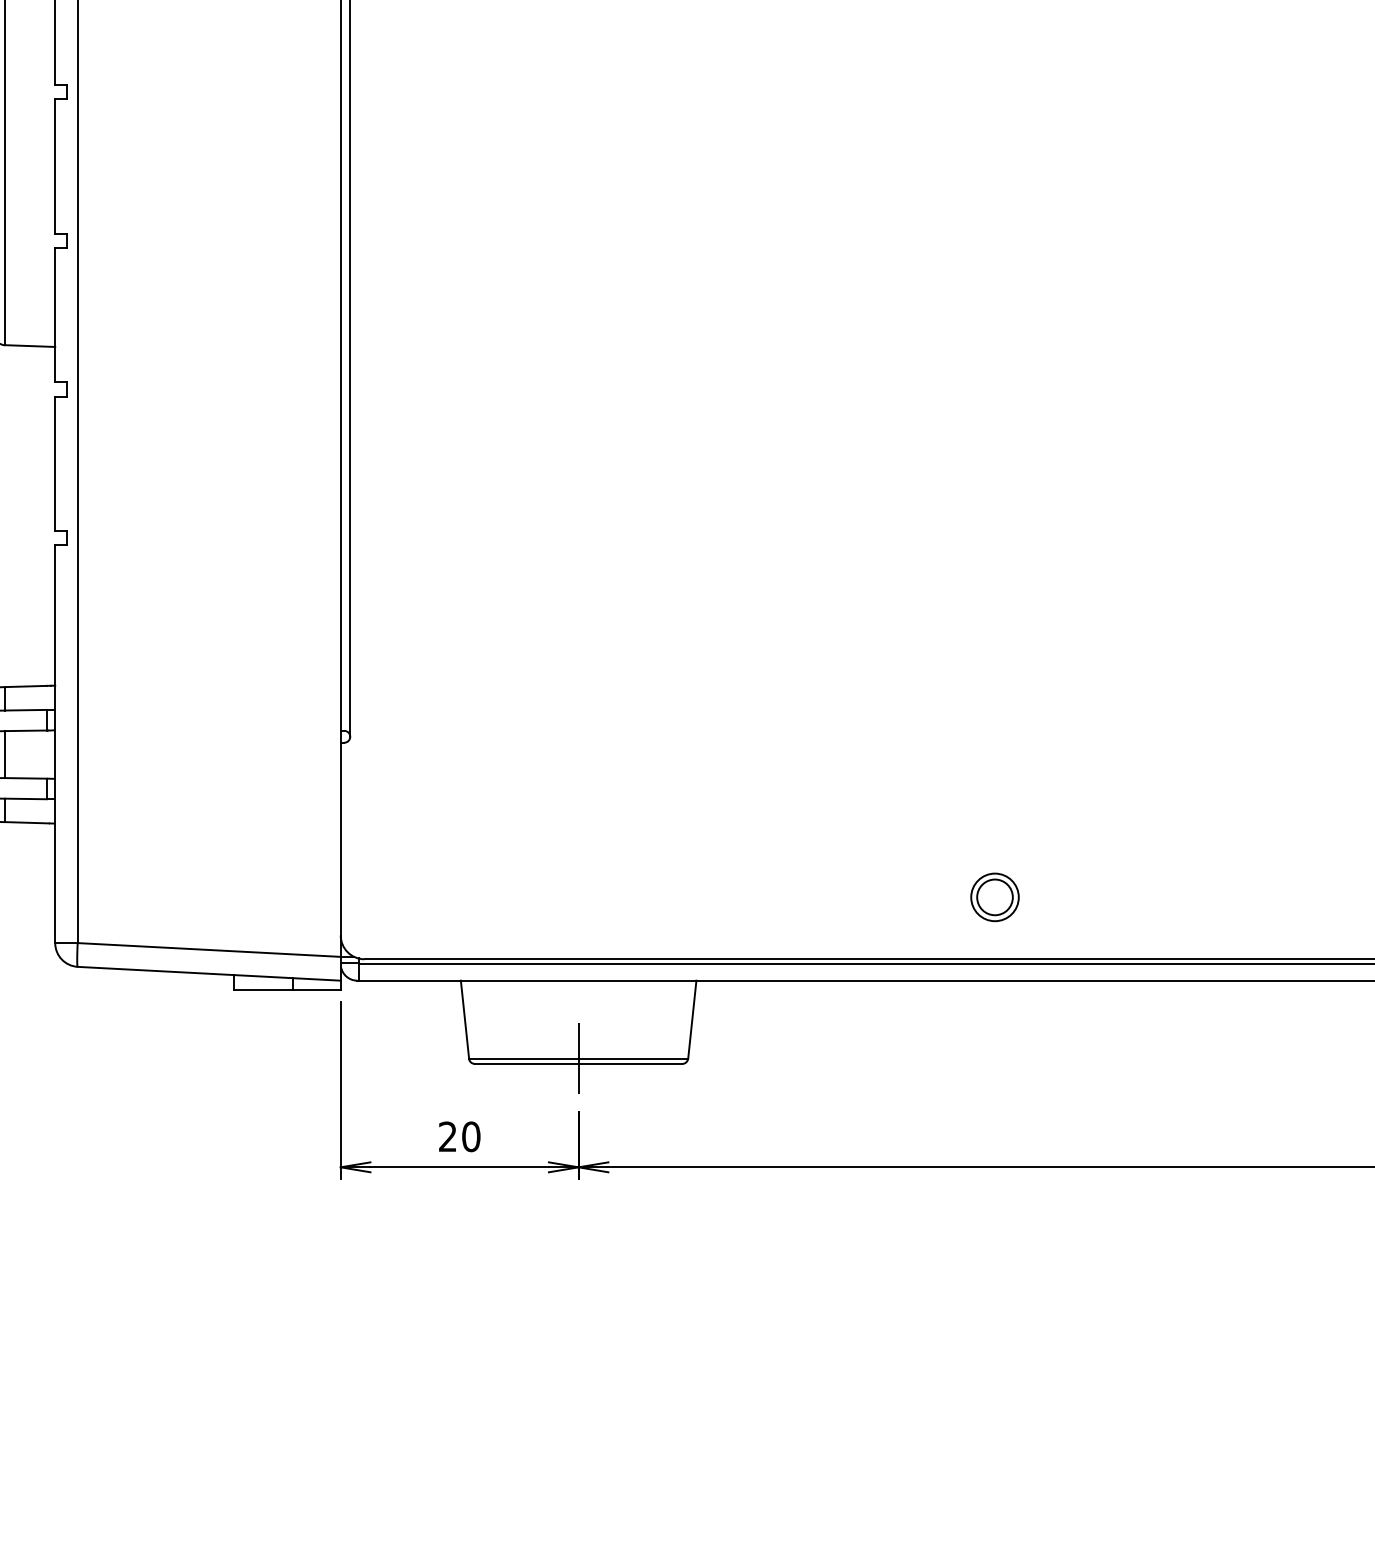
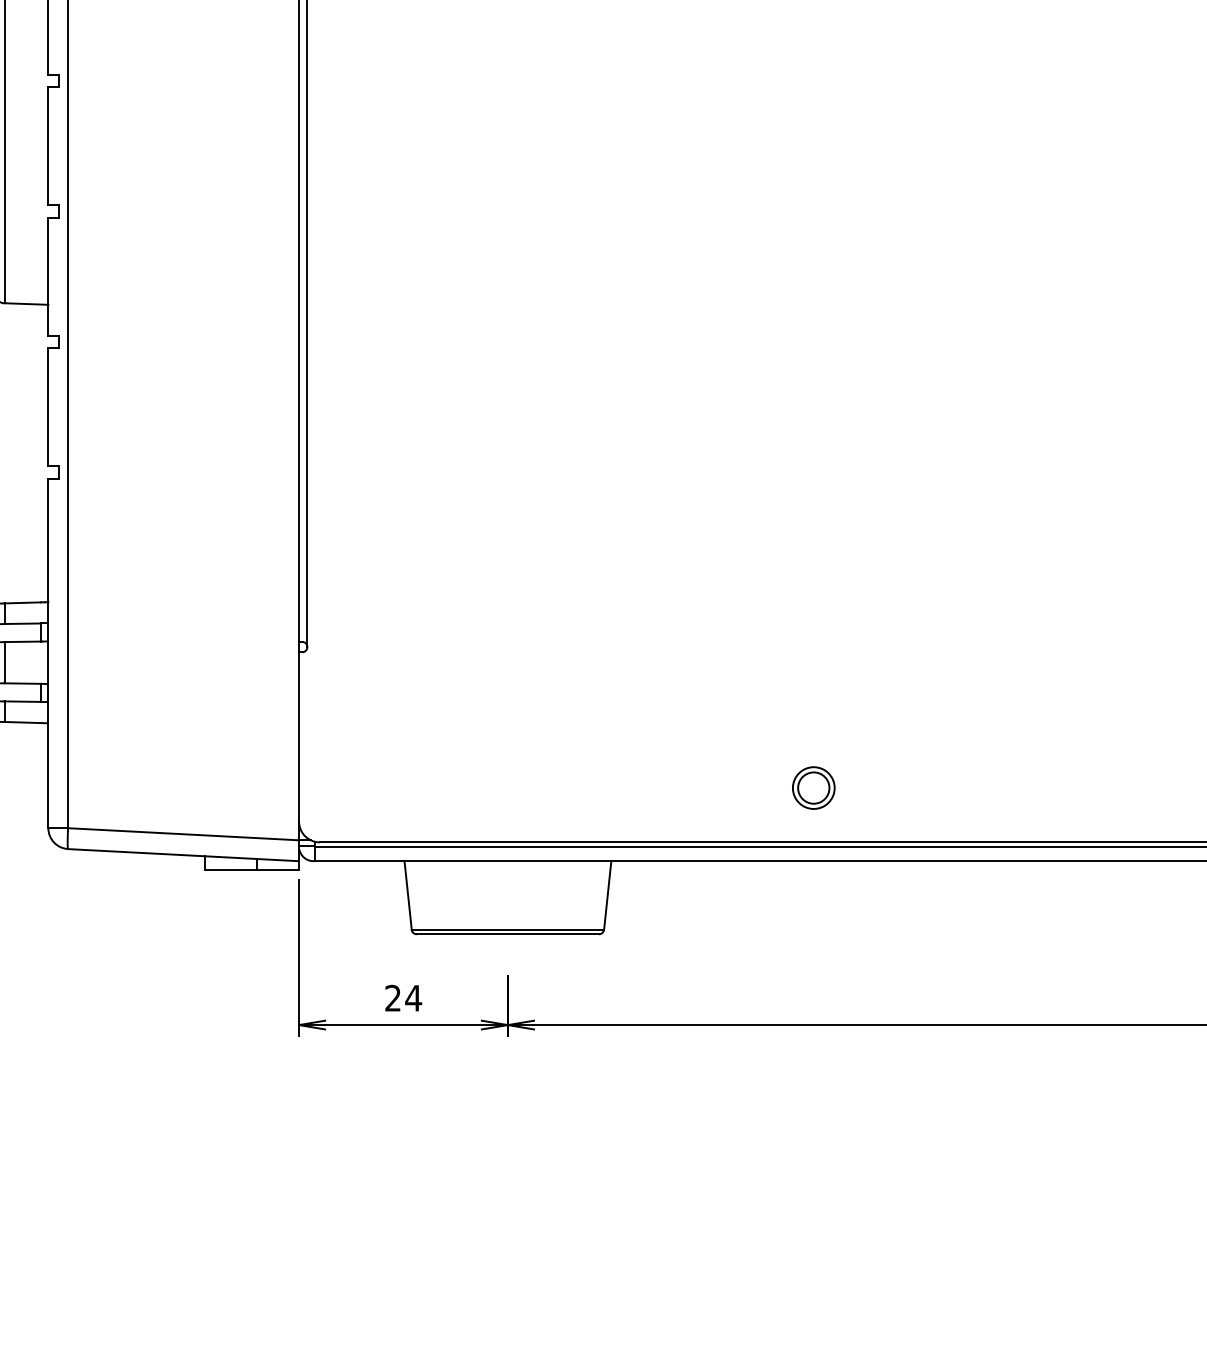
part: (994, 897) -> (813, 788), moved
line: (578, 1060) -> (507, 931), removed
text: (470, 1136) -> (412, 998), 20 -> 24

